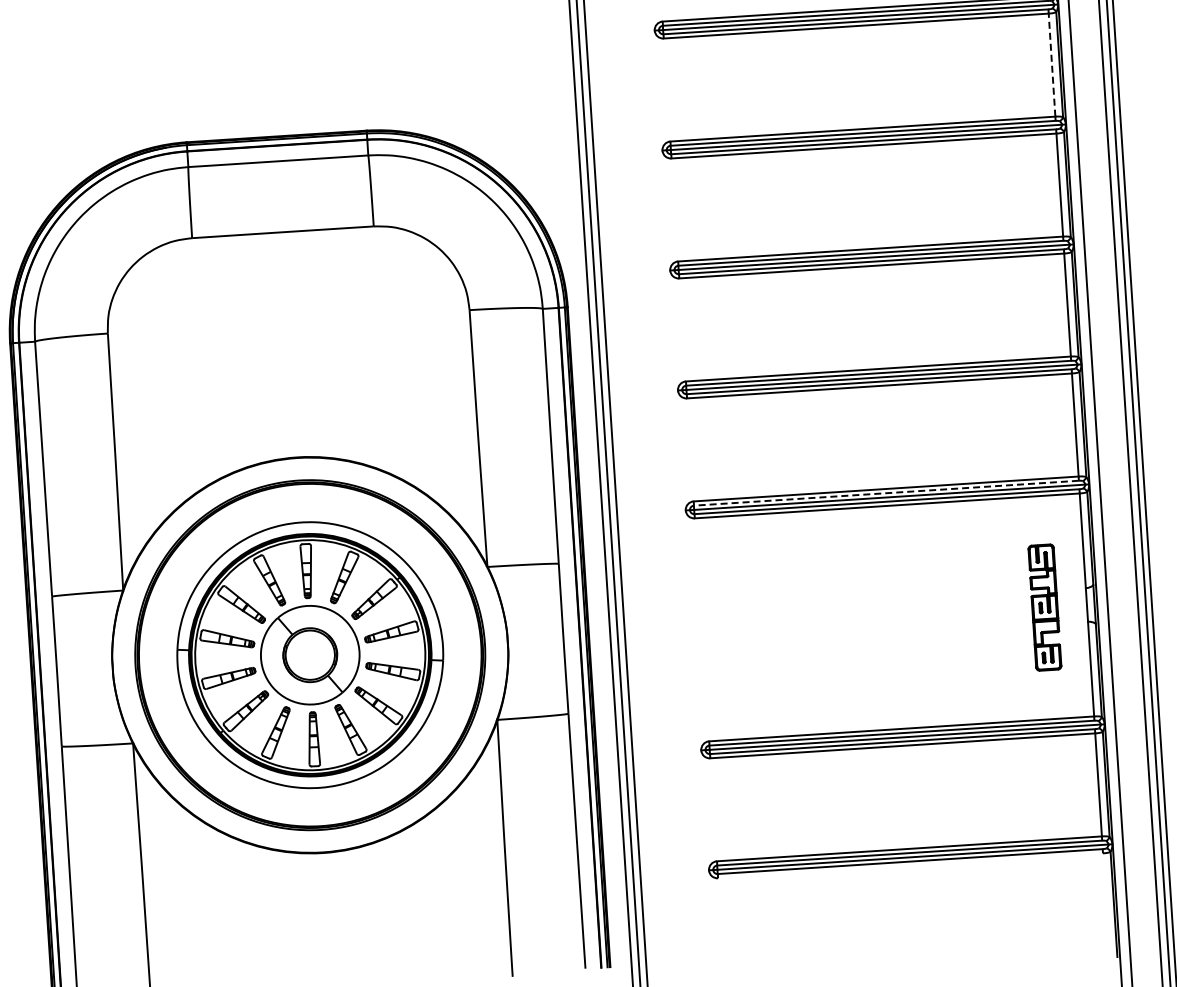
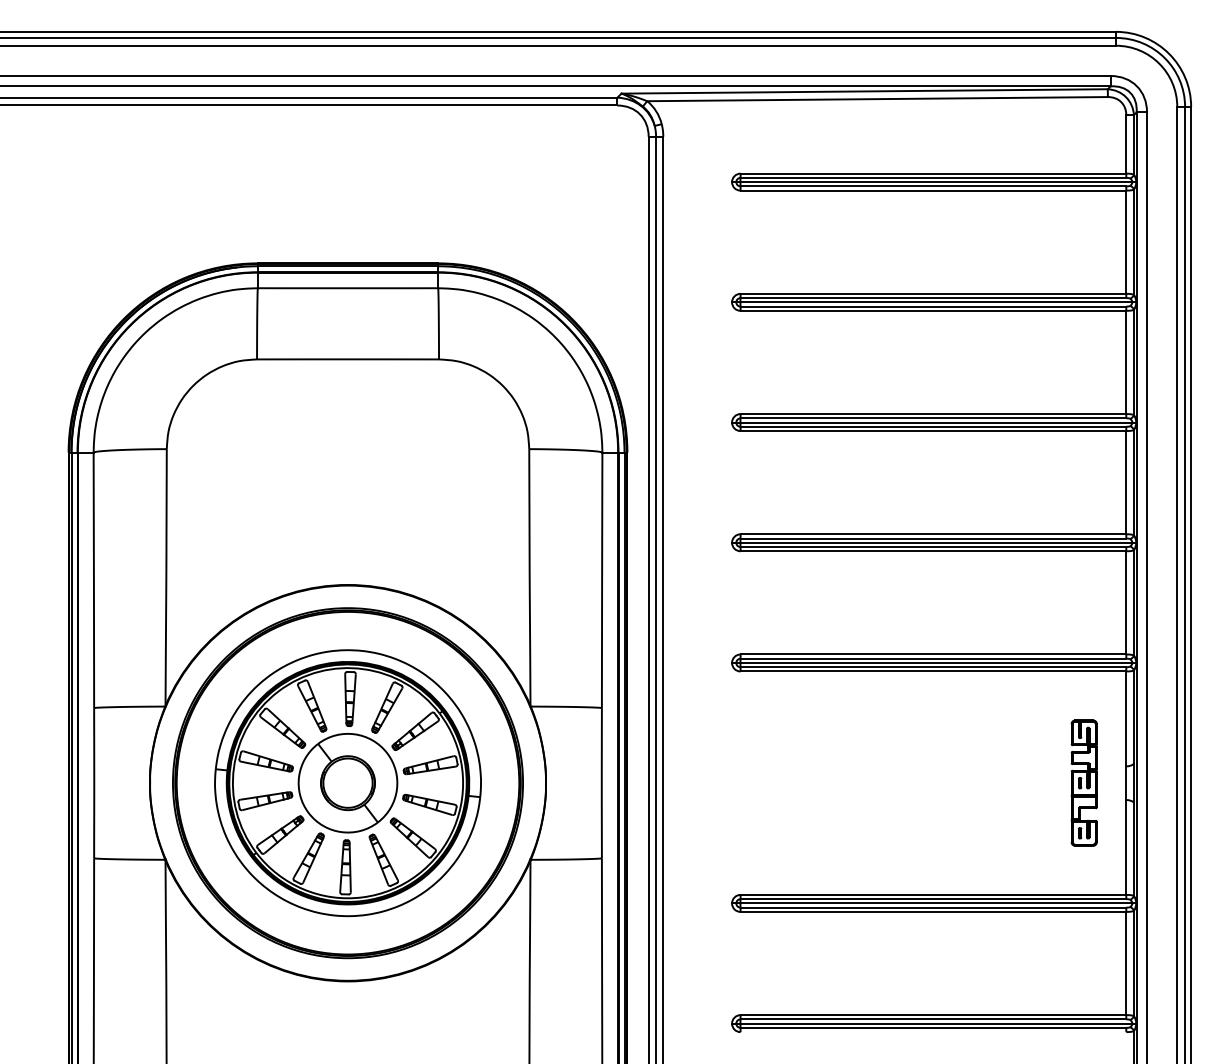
line: (1052, 65) -> (1126, 242), dashed -> solid
line: (886, 492) -> (933, 658), dashed -> solid

